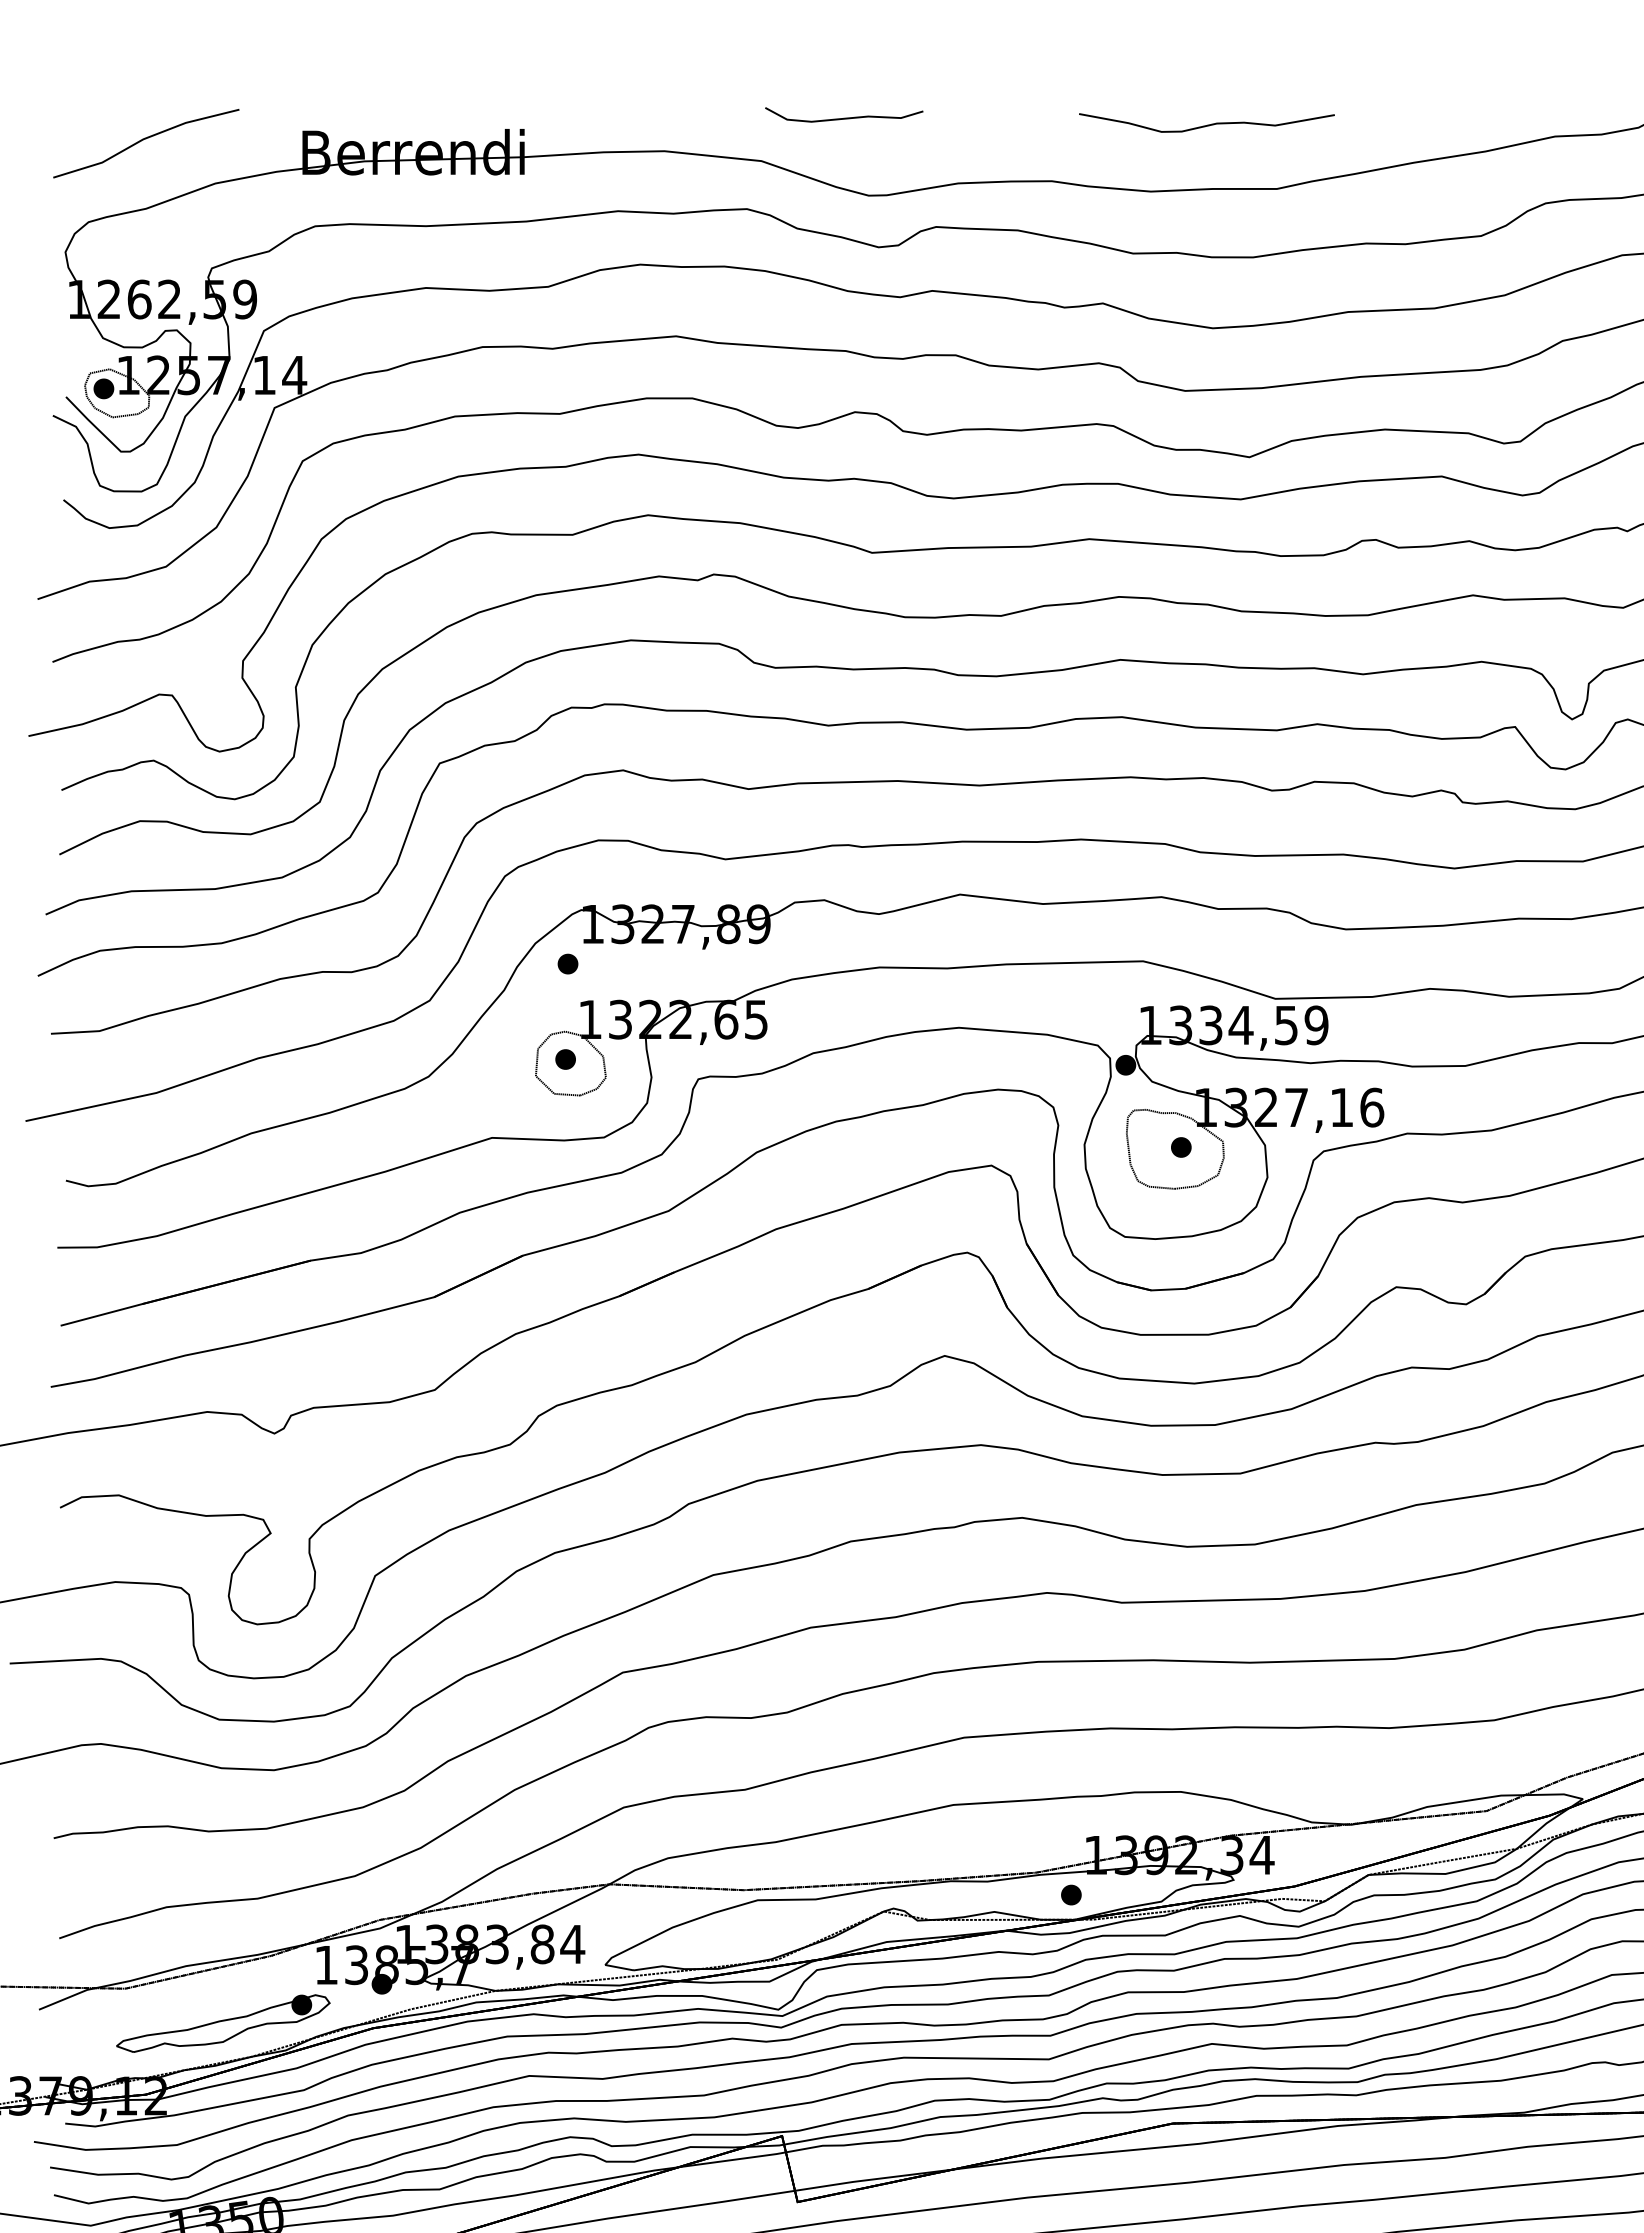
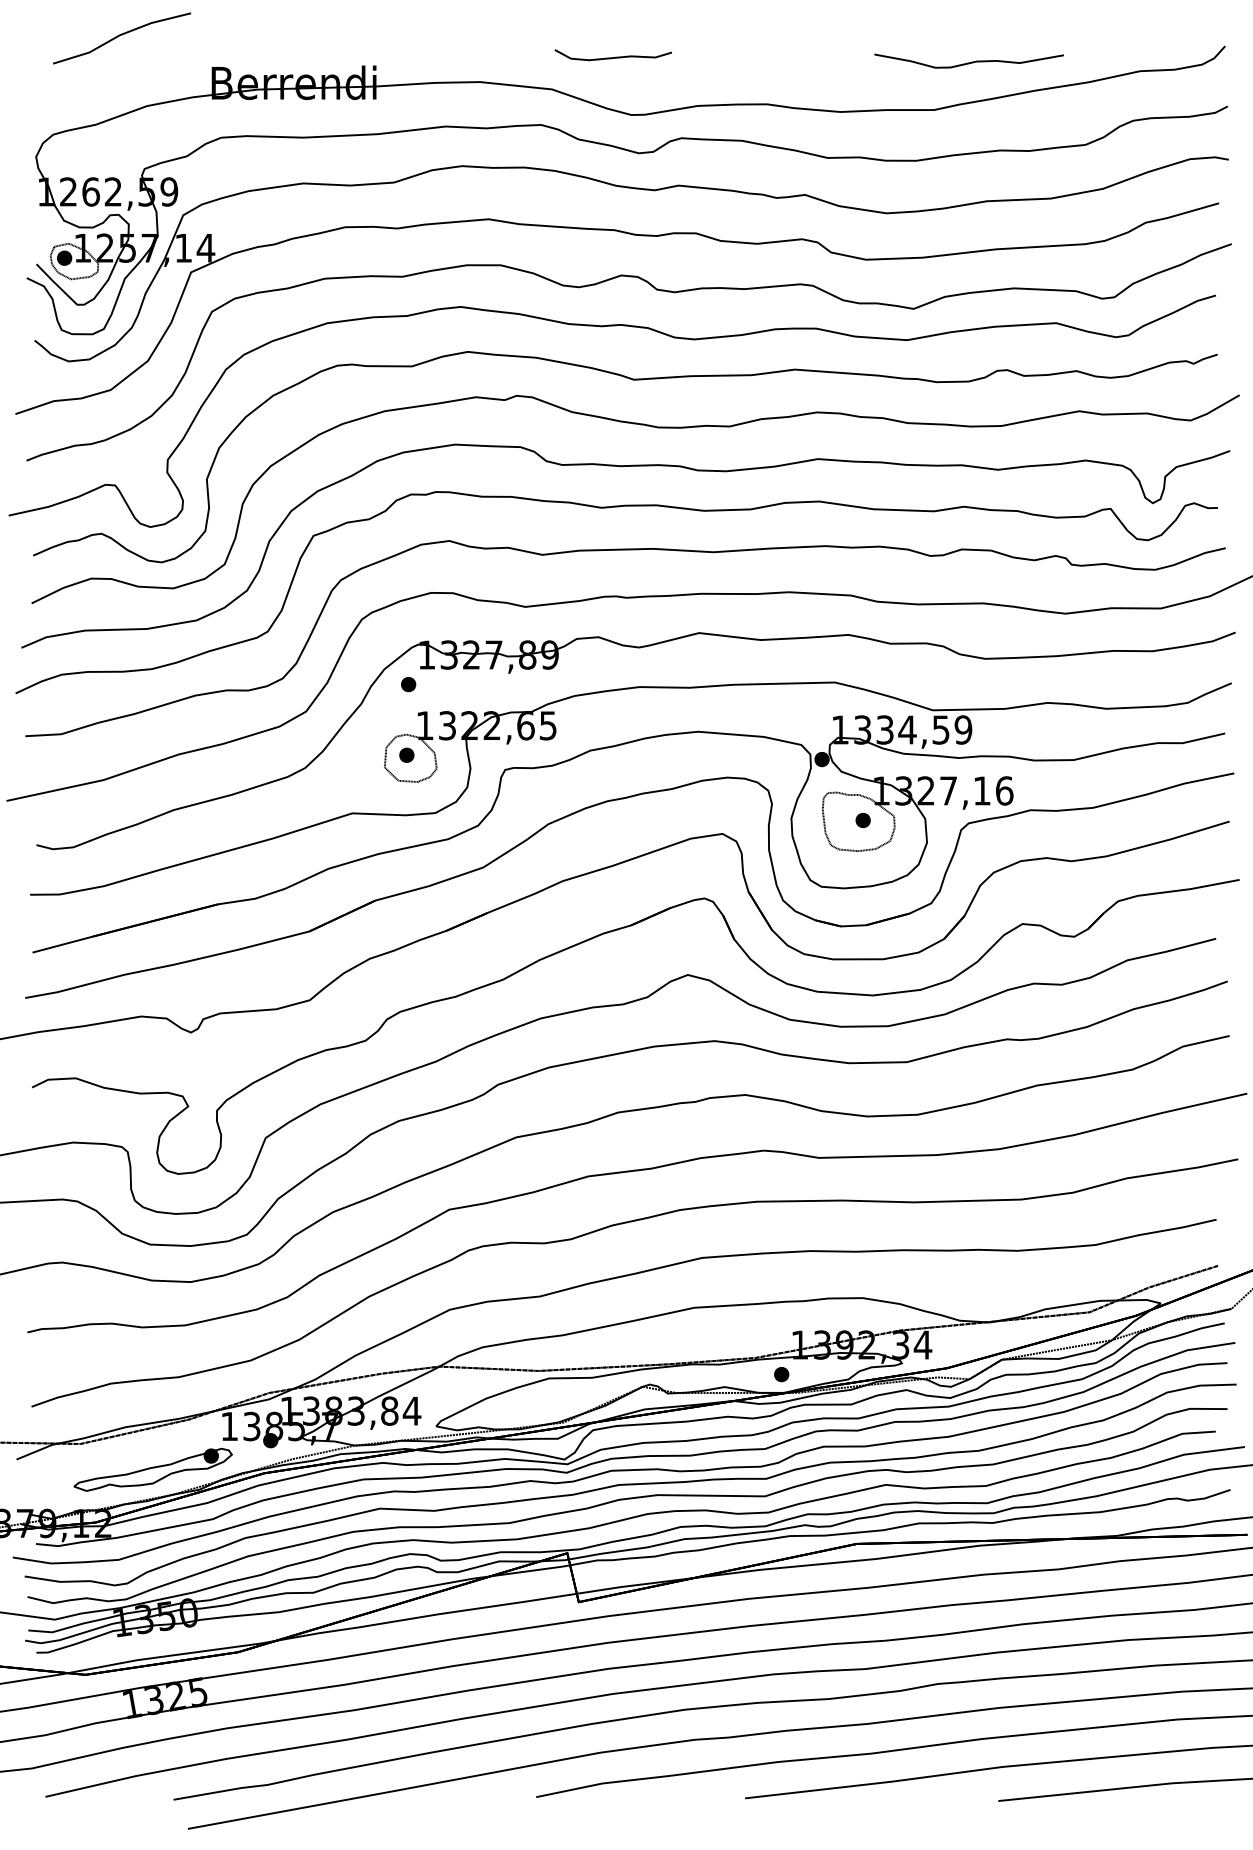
curve: (1206, 124) -> (968, 62), moved
line: (146, 139) -> (122, 35), moved

